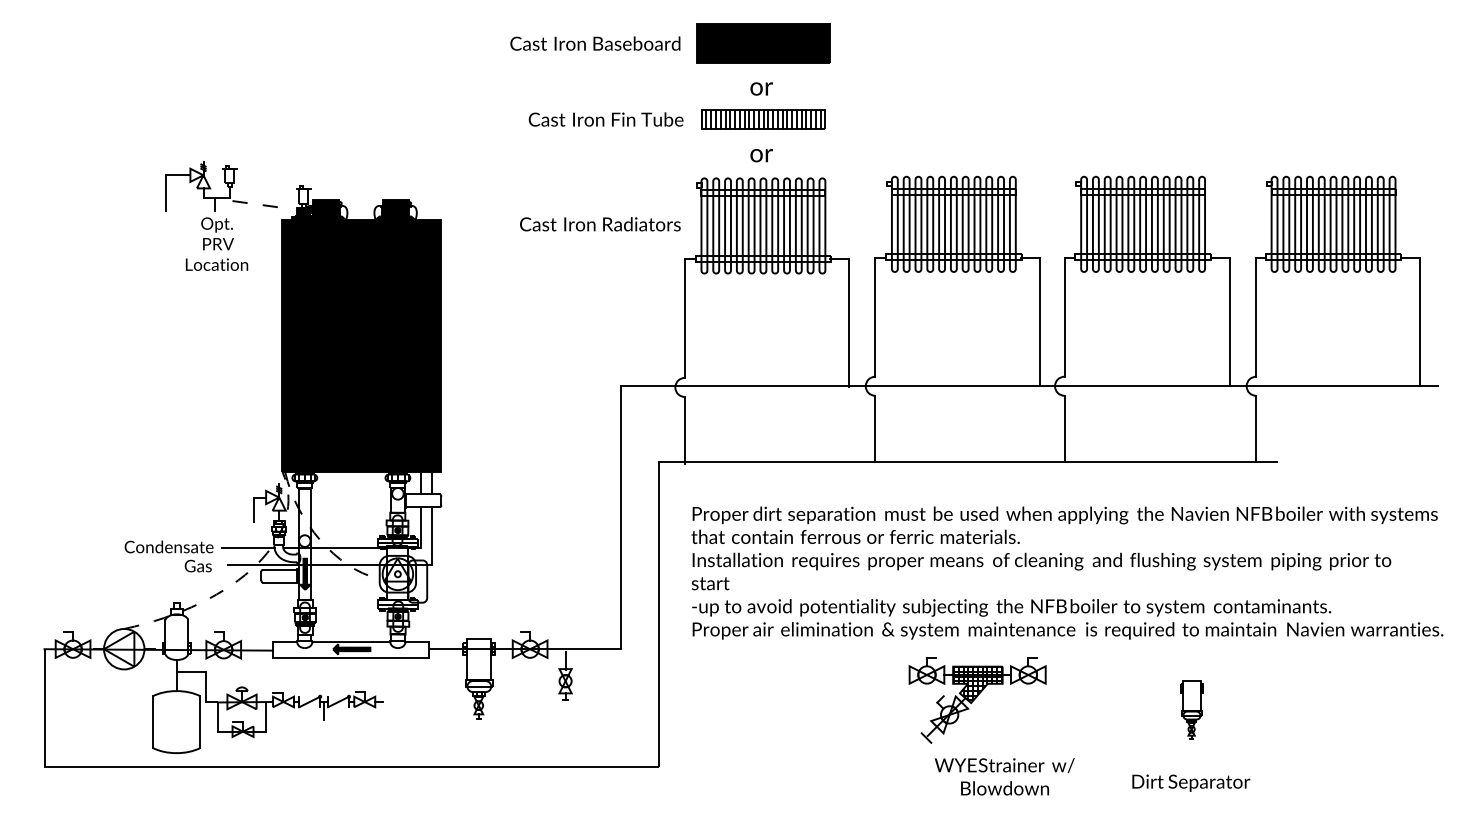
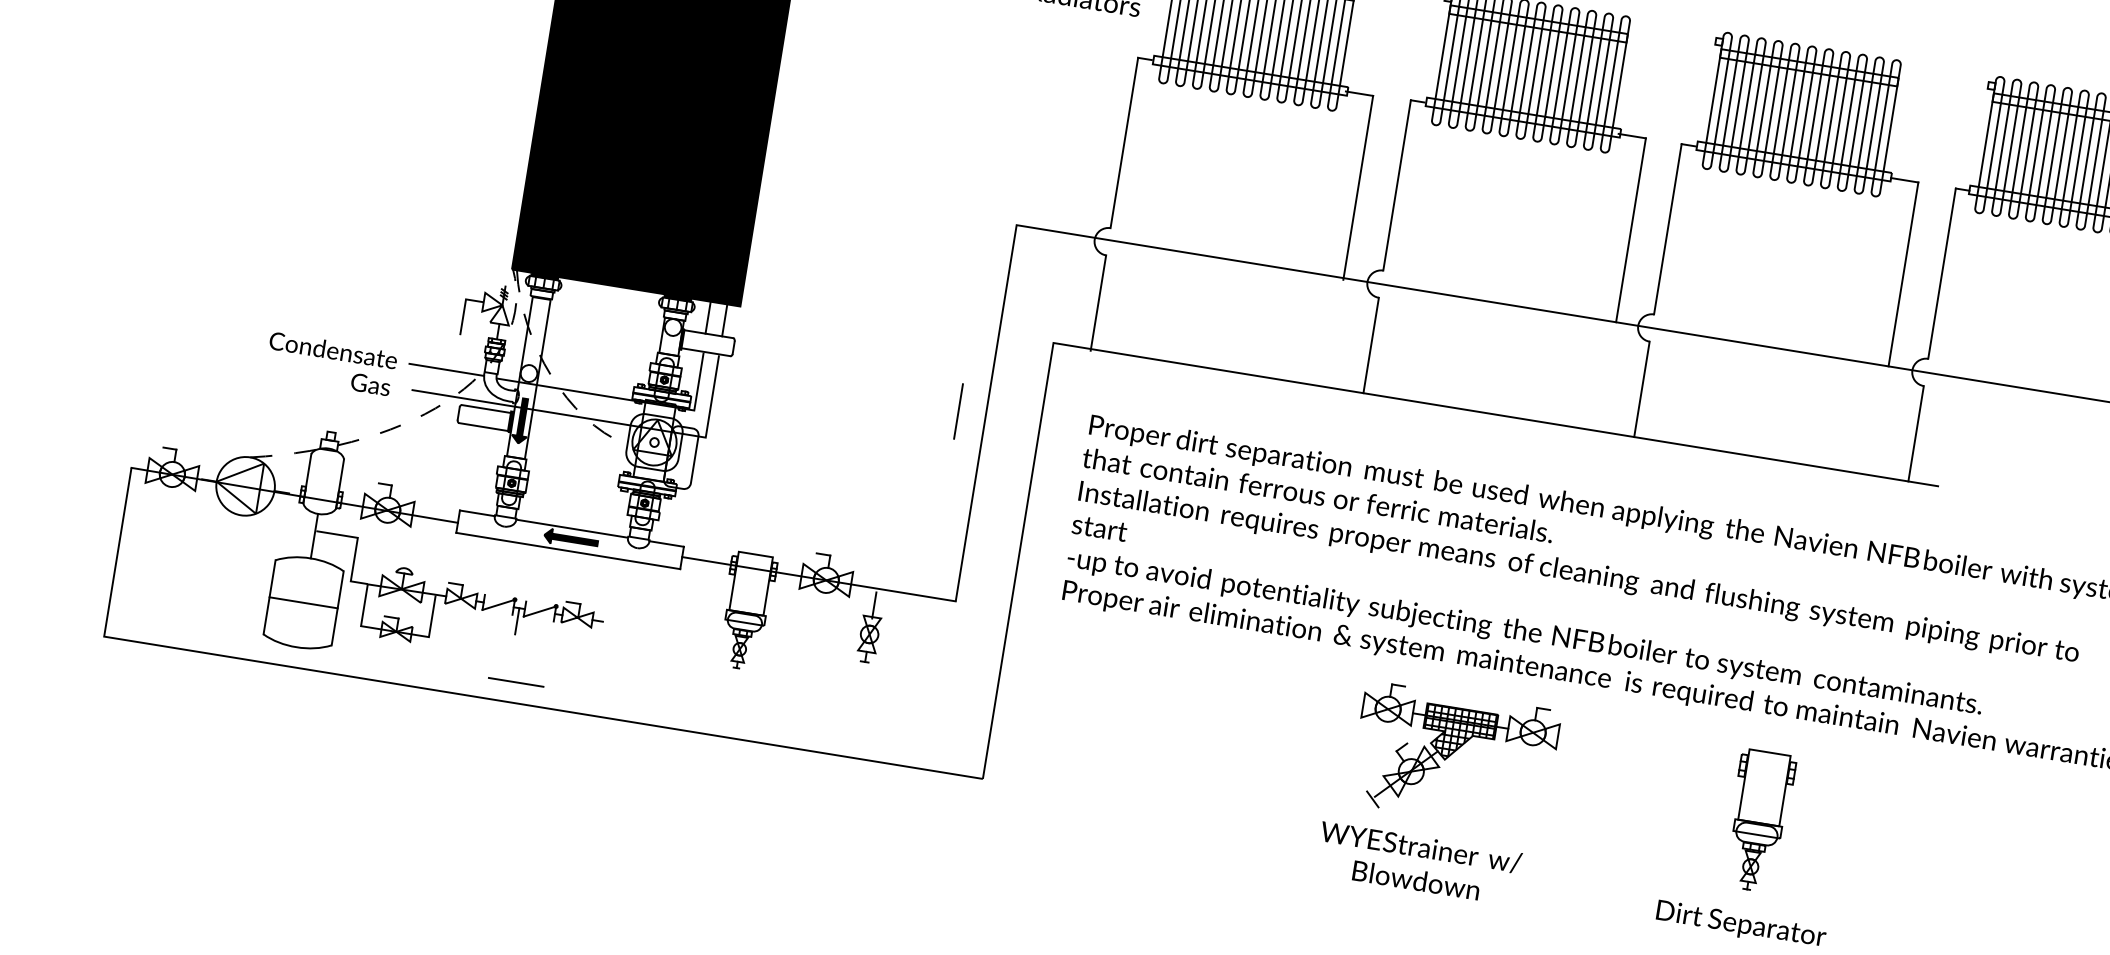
line: (601, 519) -> (958, 411), added
part: (1191, 709) -> (1758, 819), size x1.67
line: (176, 722) -> (303, 603), added
line: (330, 752) -> (516, 681), added
text: (1004, 776) -> (1418, 863), moved

